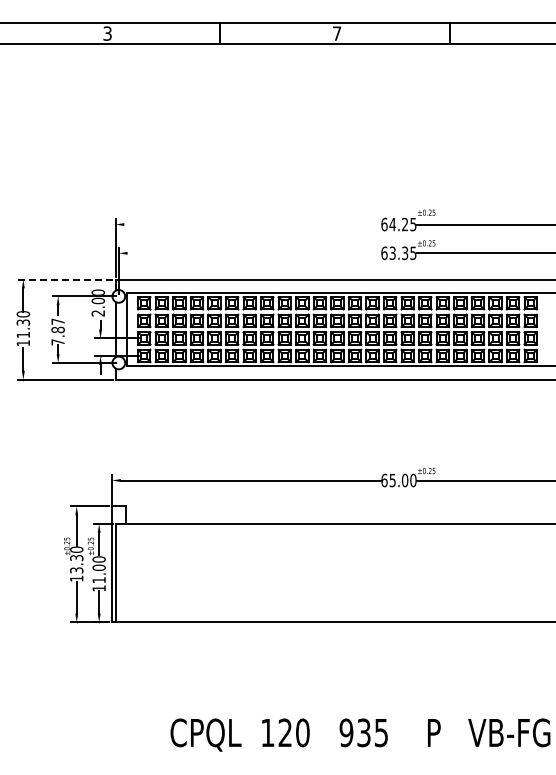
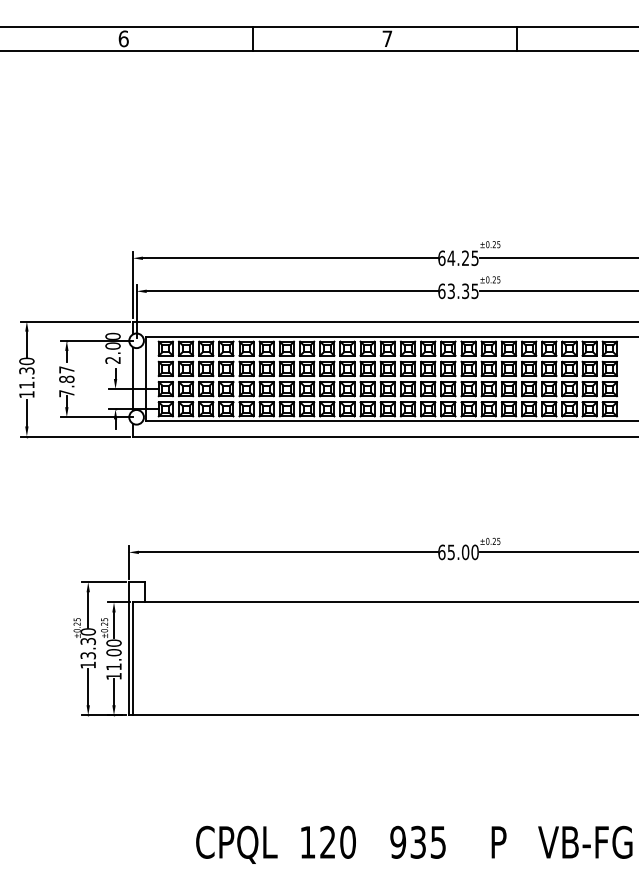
text: (107, 33) -> (123, 38), 3 -> 6
line: (252, 224) -> (290, 258), added
line: (253, 253) -> (291, 291), added
line: (64, 279) -> (74, 321), dashed -> solid

